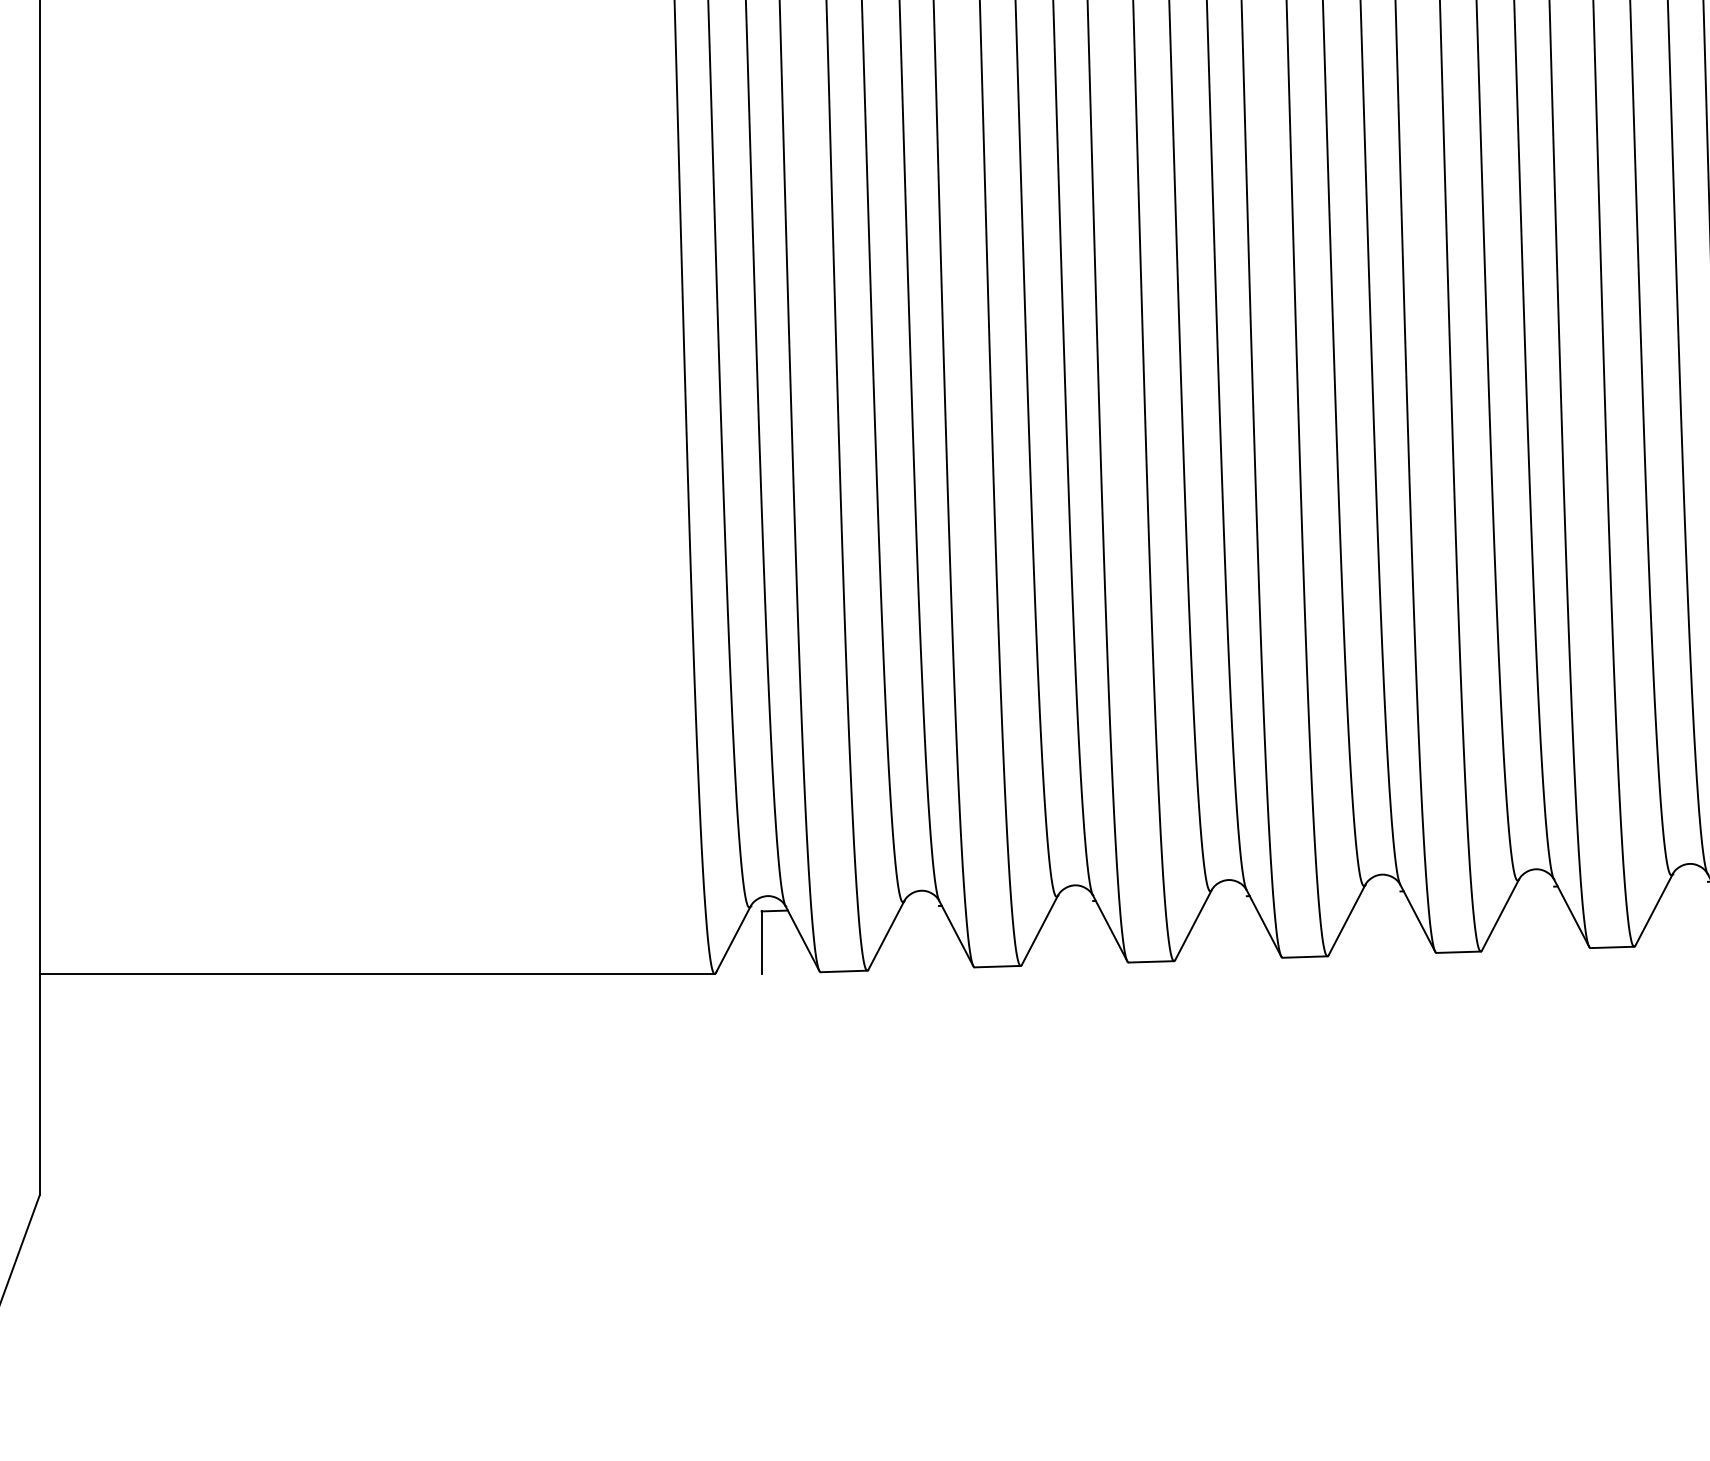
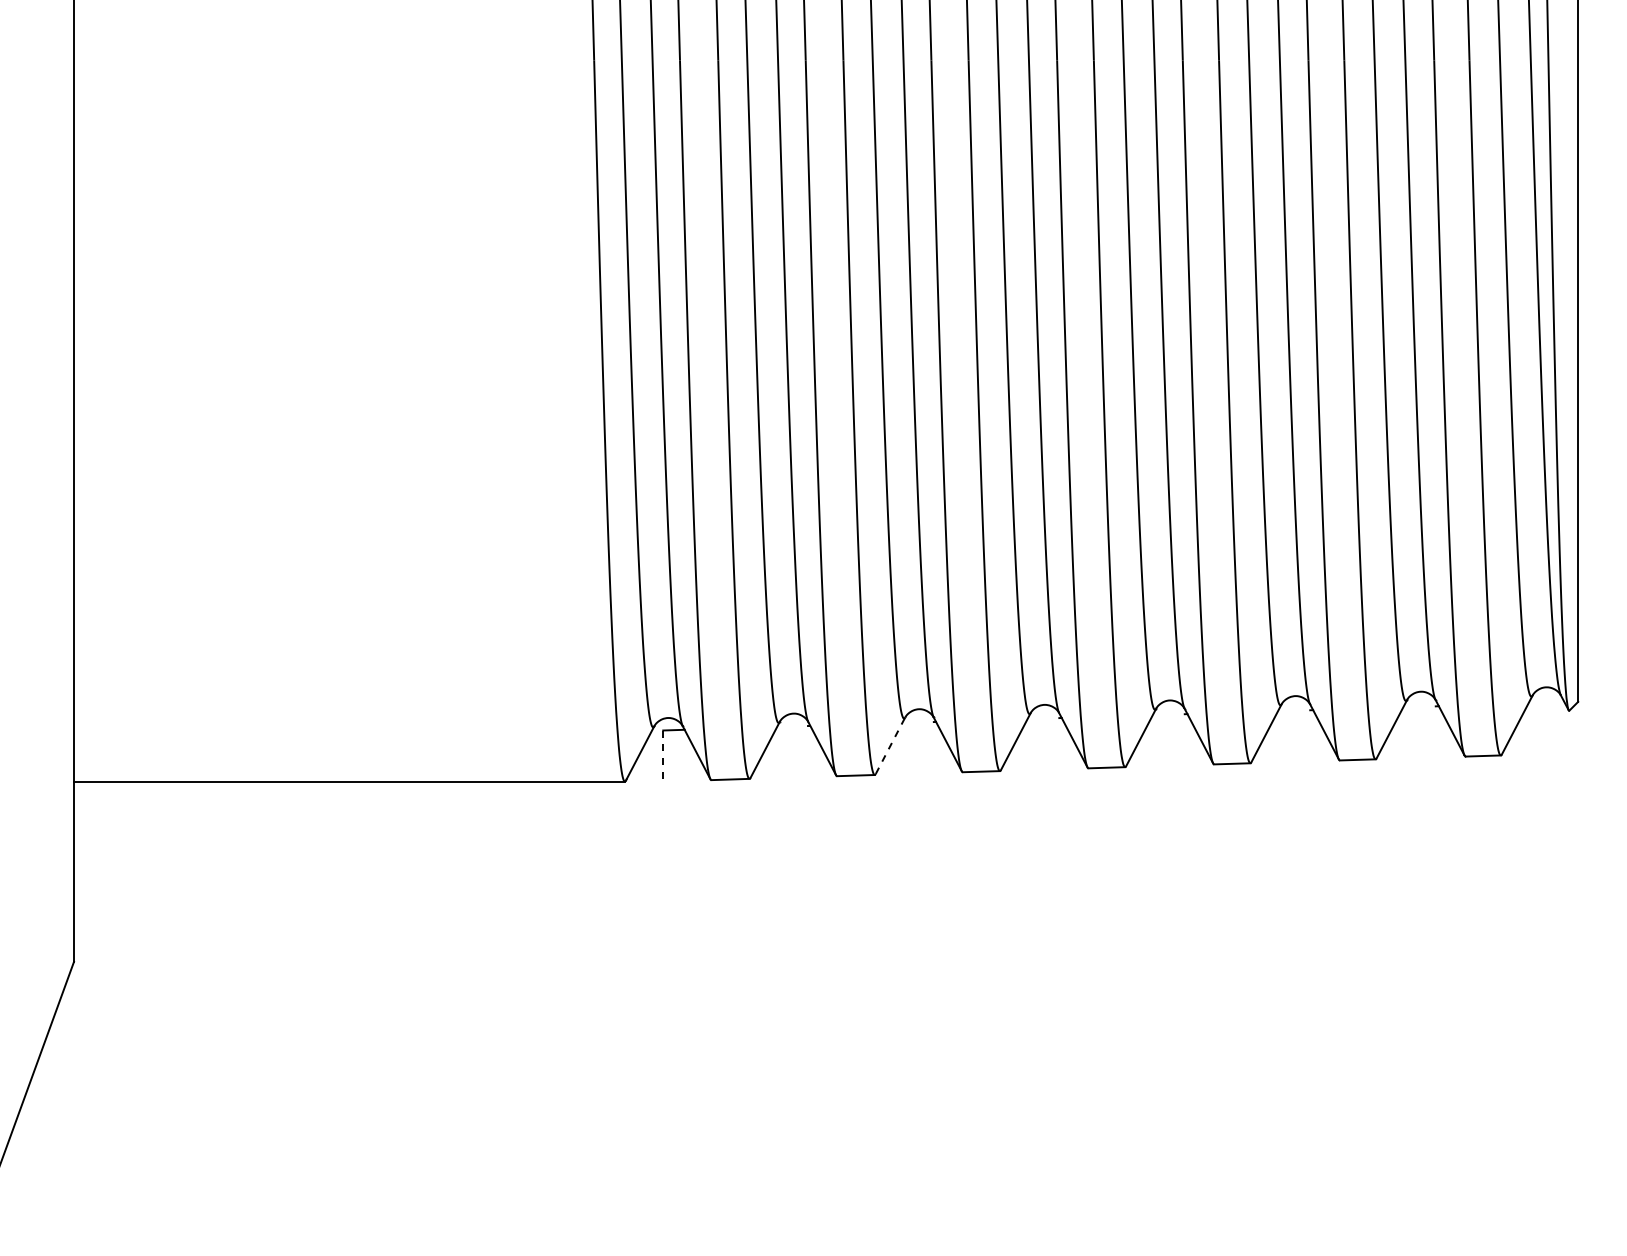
line: (1040, 929) -> (890, 745), solid -> dashed
line: (761, 943) -> (663, 756), solid -> dashed

